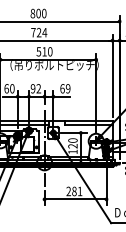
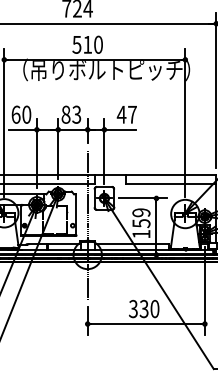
text: (35, 88) -> (70, 114), 92 -> 83
text: (65, 88) -> (127, 114), 69 -> 47
text: (72, 143) -> (140, 218), 120 -> 159
text: (74, 191) -> (144, 309), 281 -> 330

